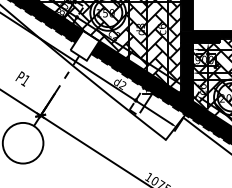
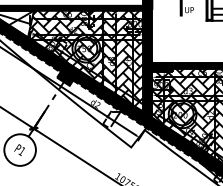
fill: (85, 44) -> (68, 73), added
text: (22, 78) -> (19, 149), moved

